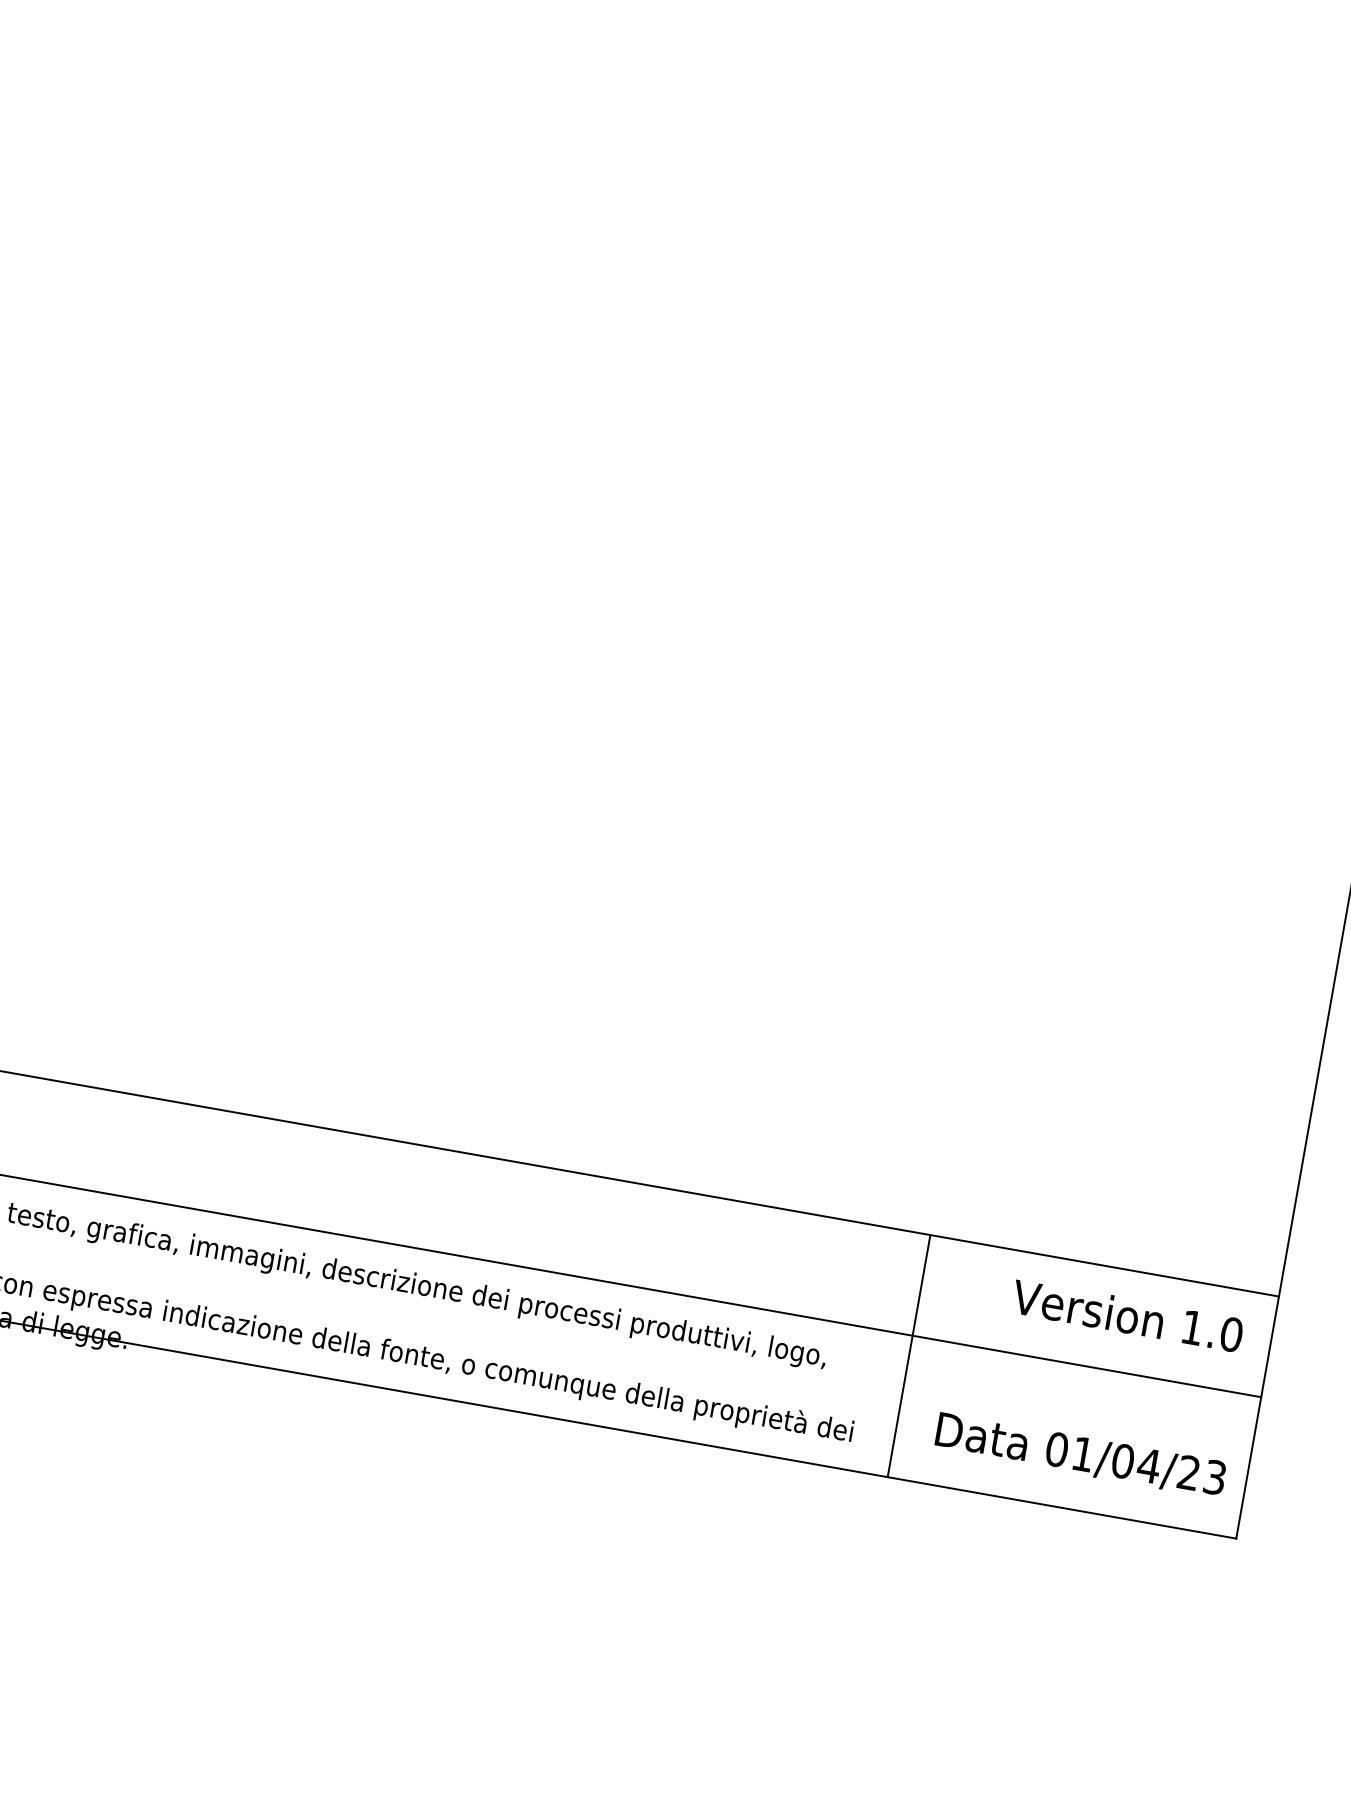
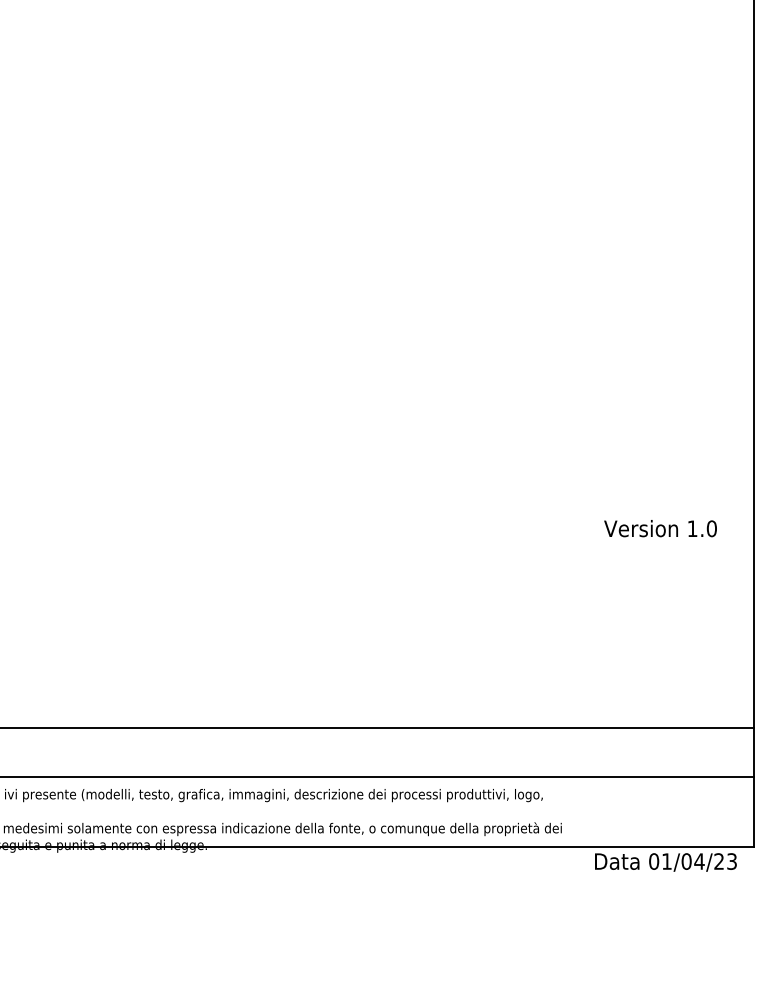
text: (1127, 1315) -> (660, 528), moved
line: (909, 1356) -> (582, 787), removed
text: (1079, 1455) -> (665, 862), moved

